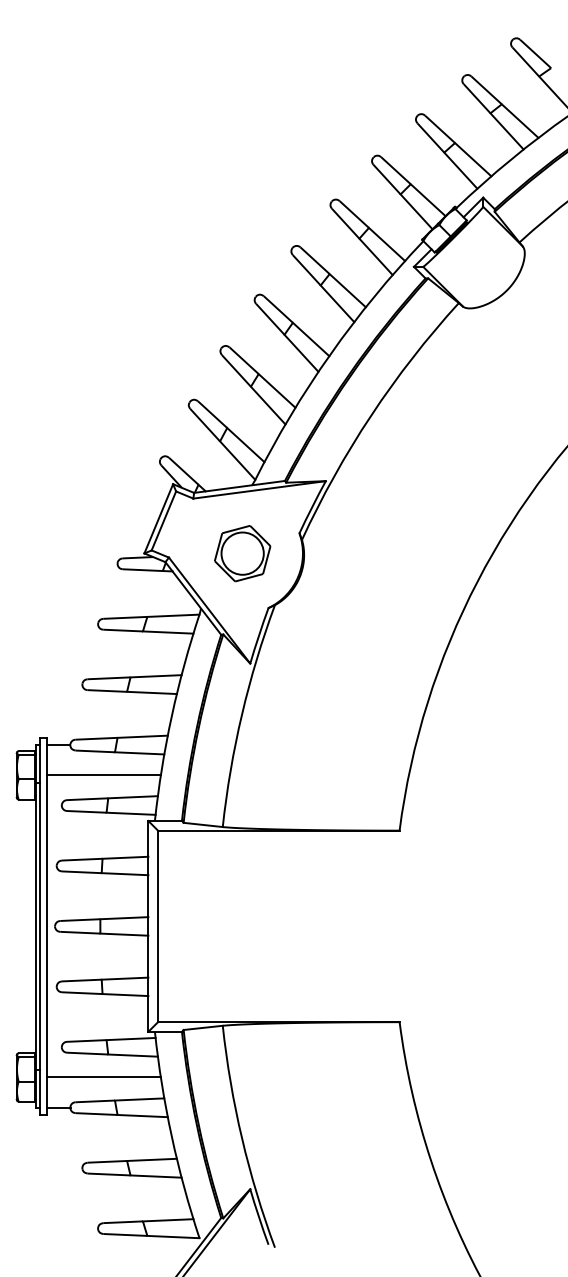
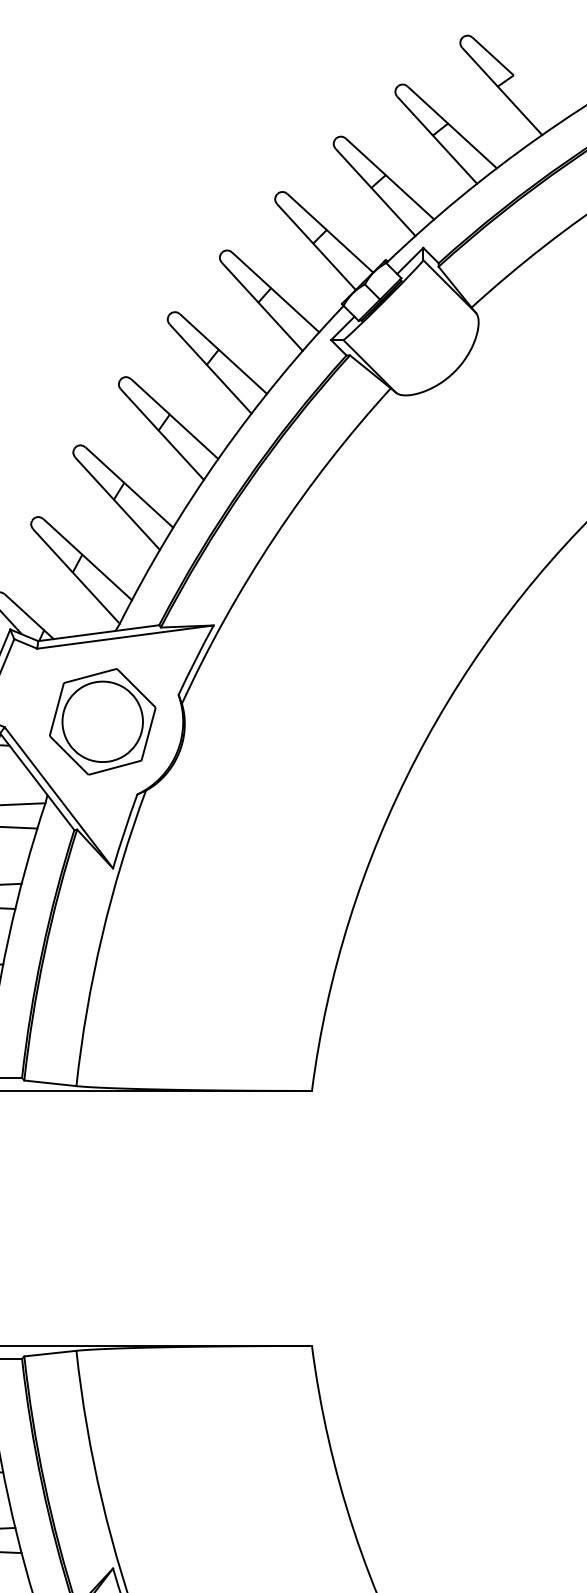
part: (242, 553) -> (102, 721), size x1.43

